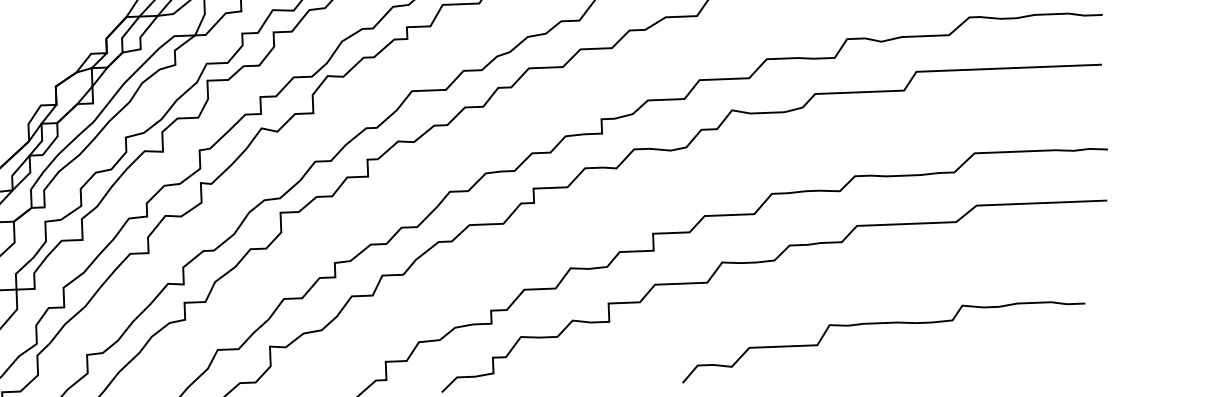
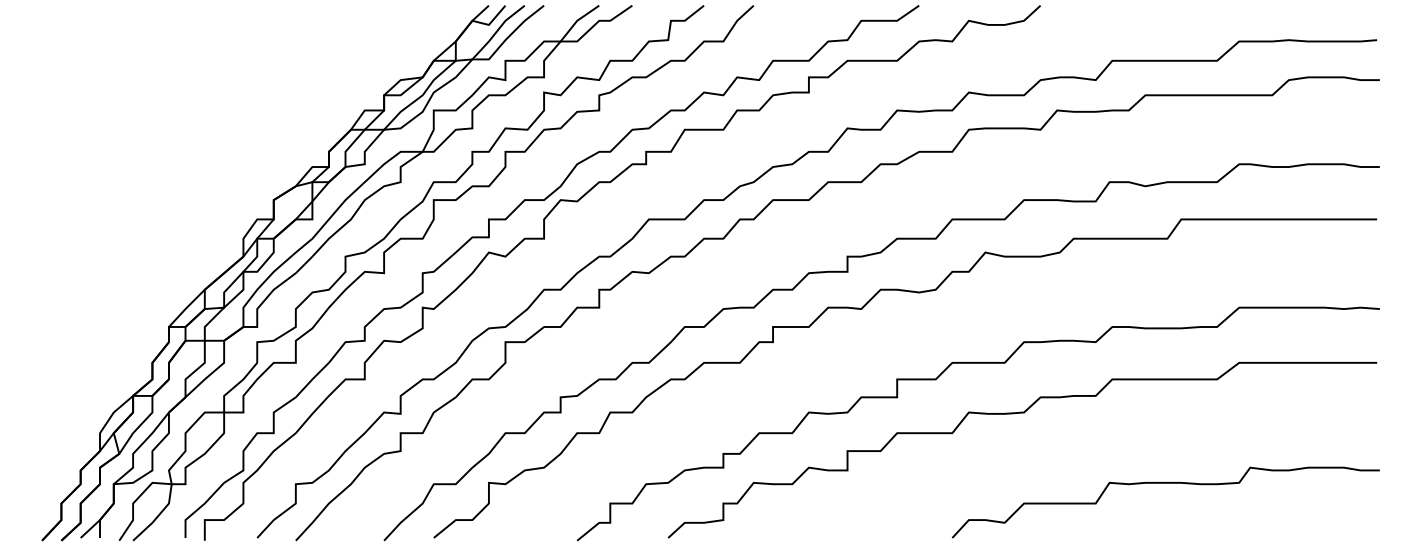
curve: (882, 323) -> (1165, 483), moved

